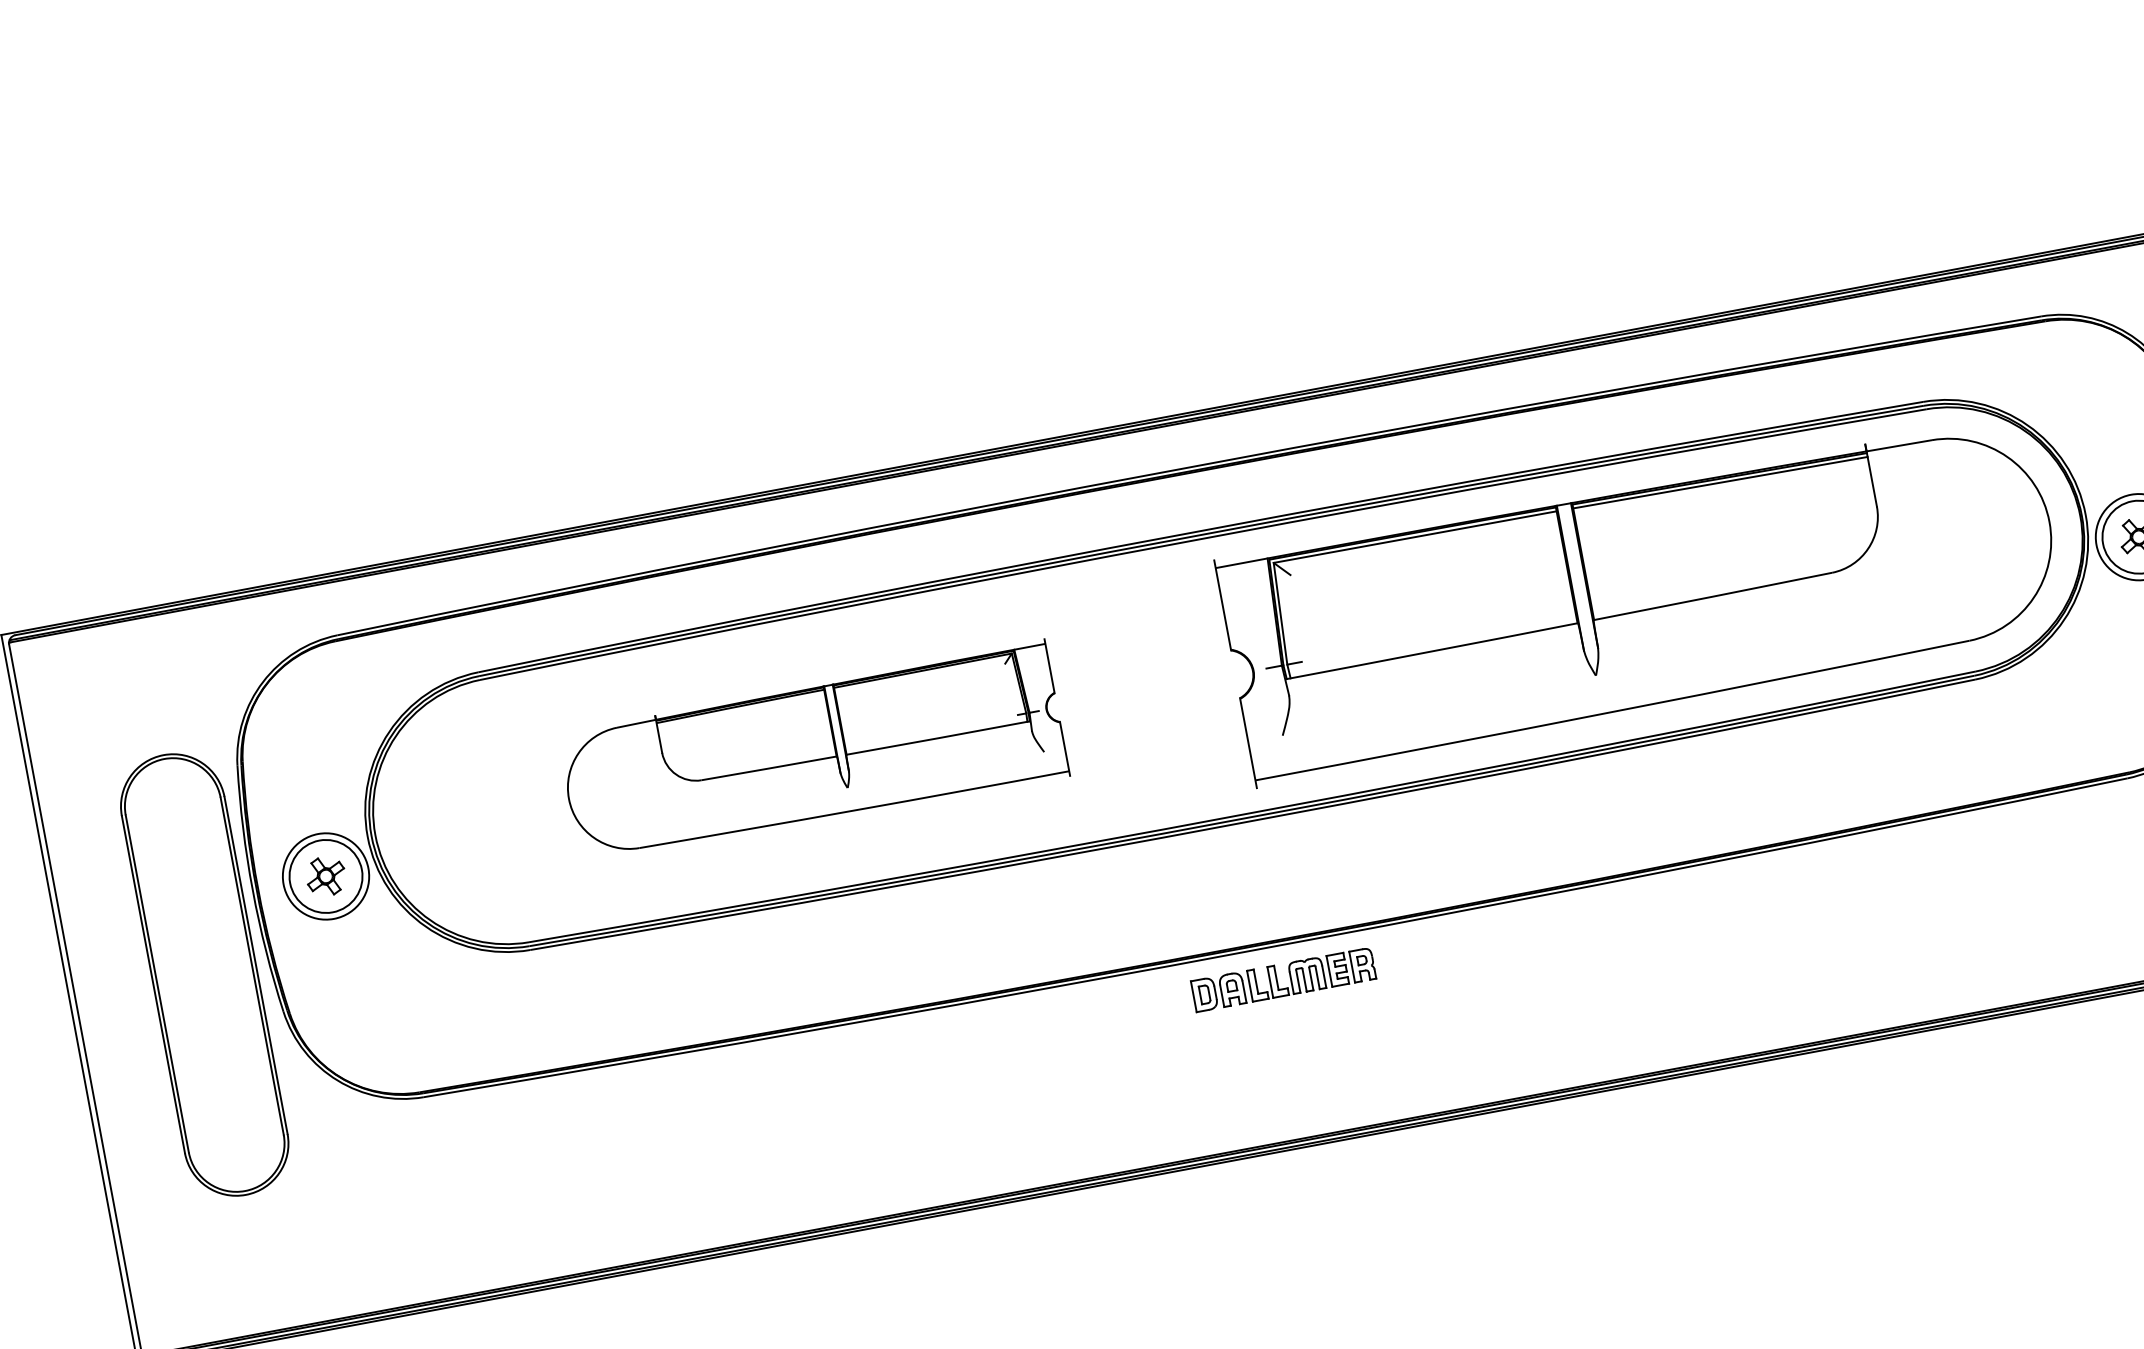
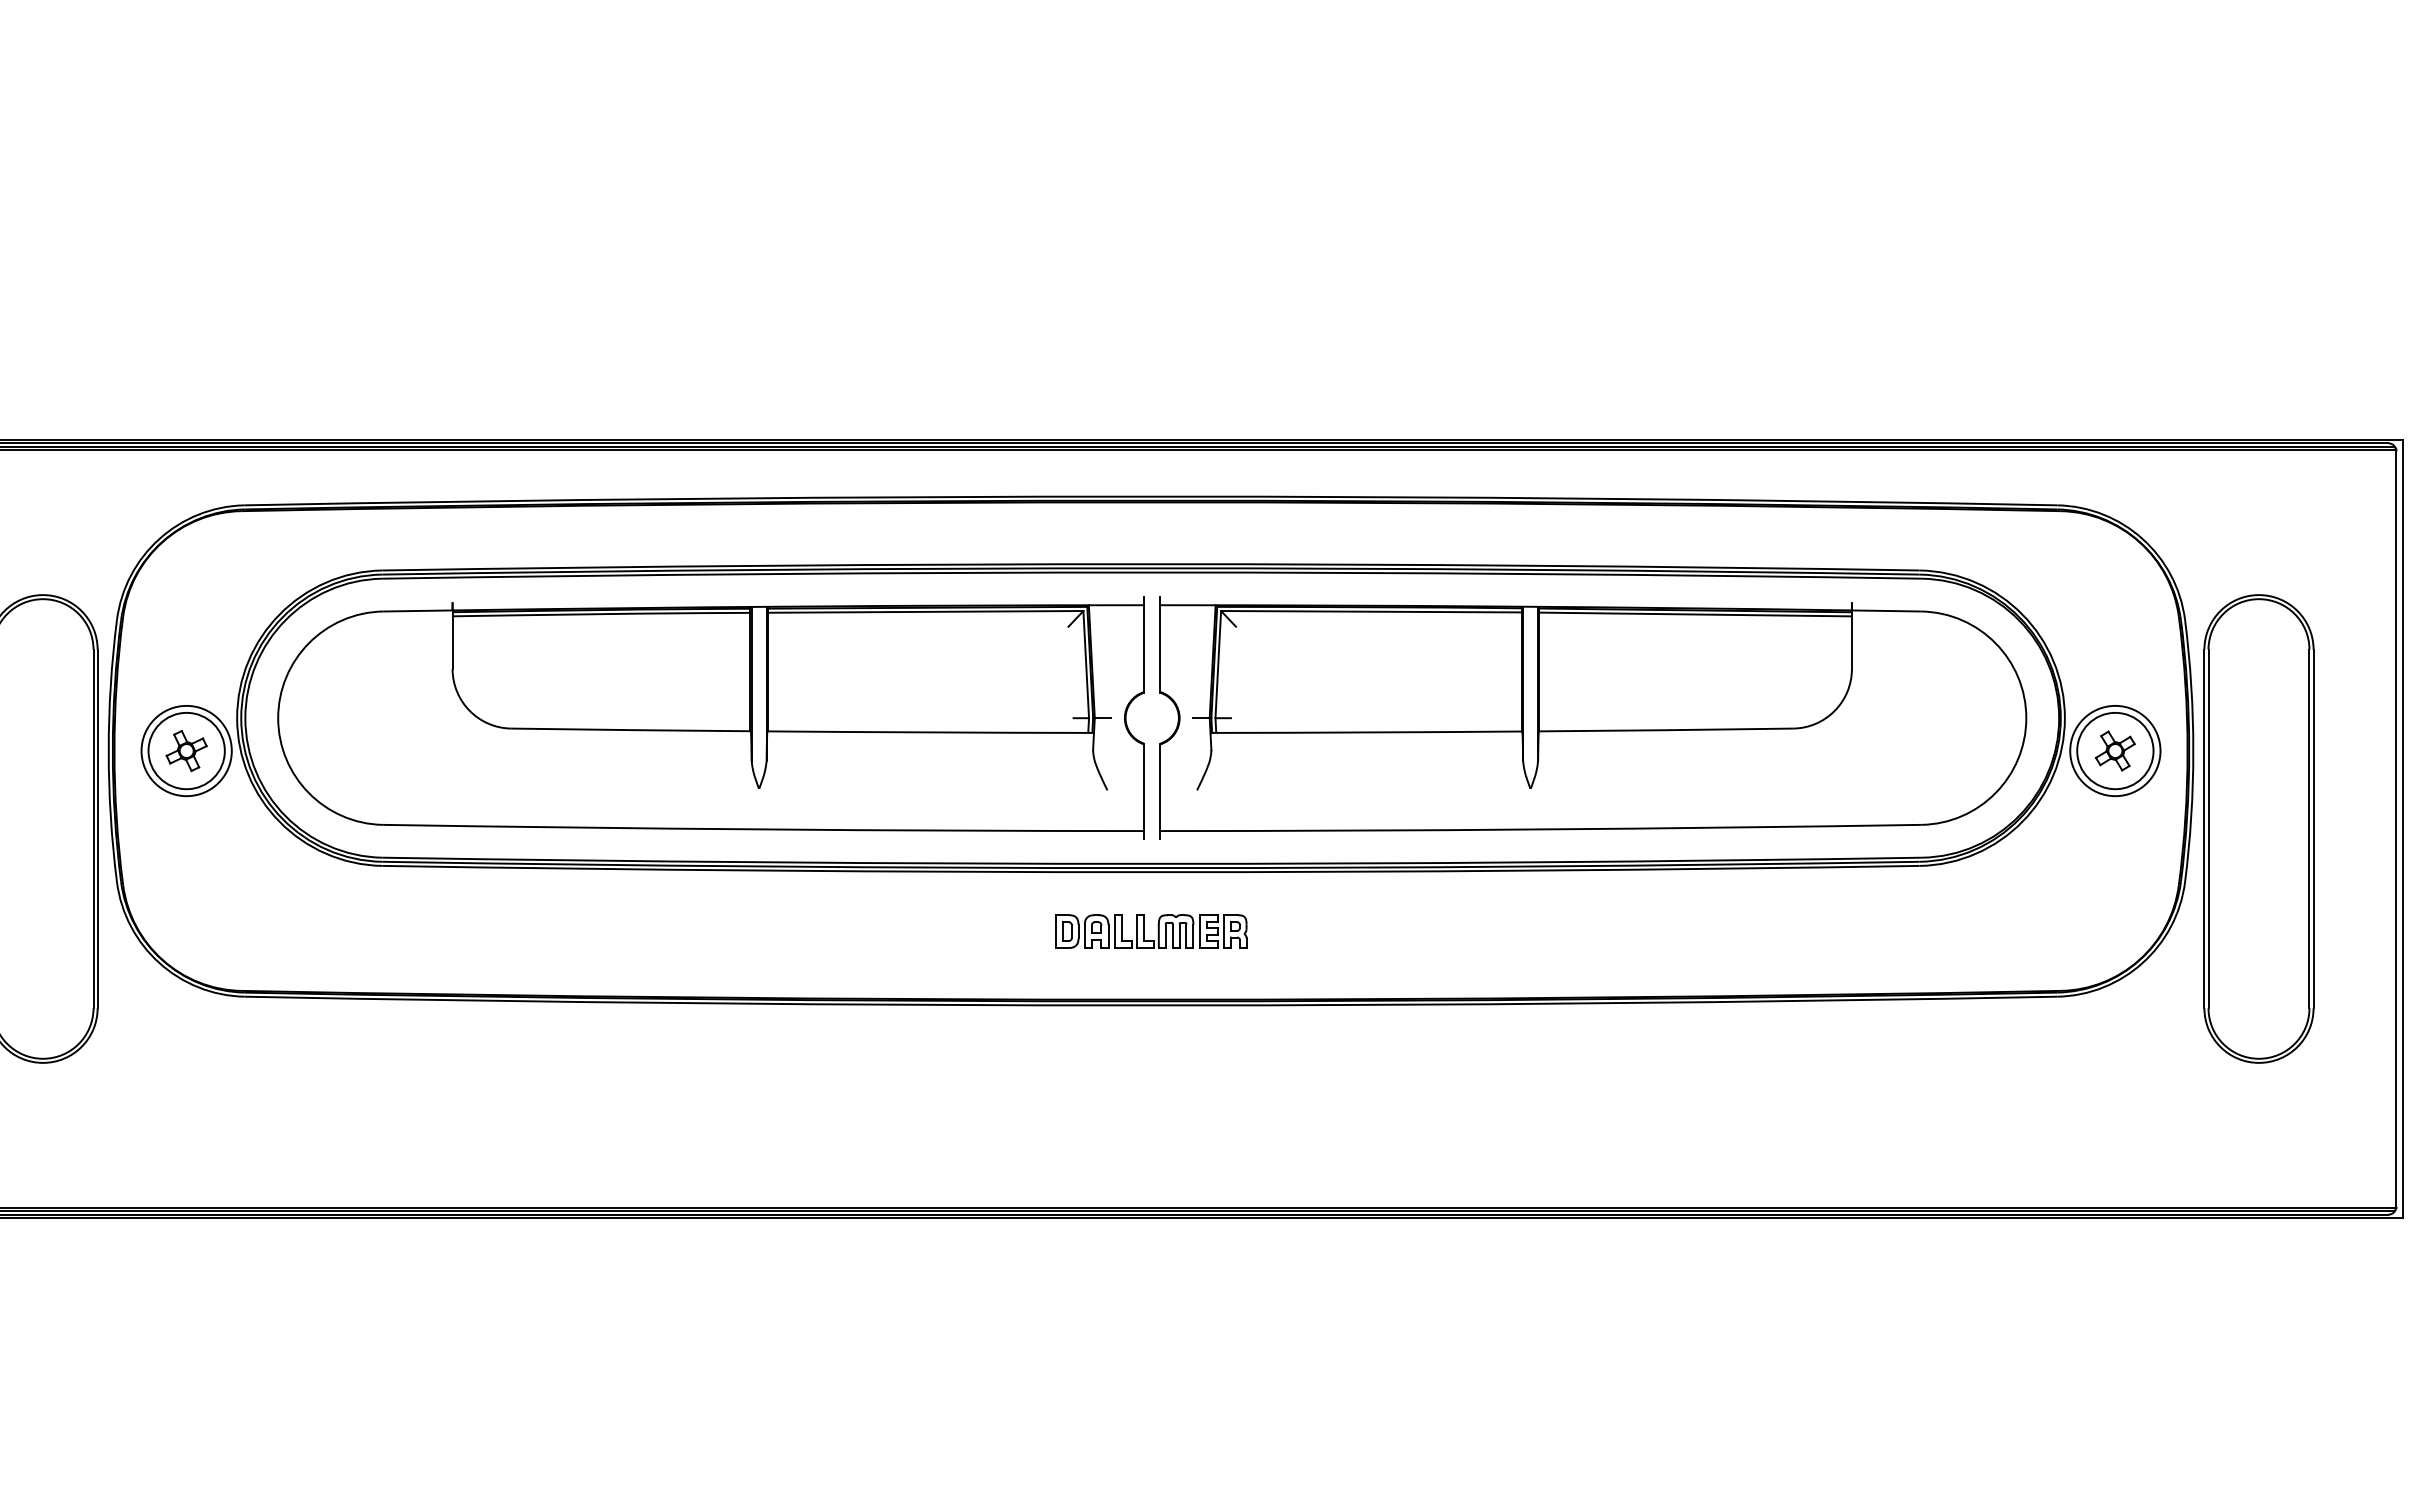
part: (812, 752) -> (710, 717), size x1.67
part: (1284, 979) -> (1151, 931), moved

